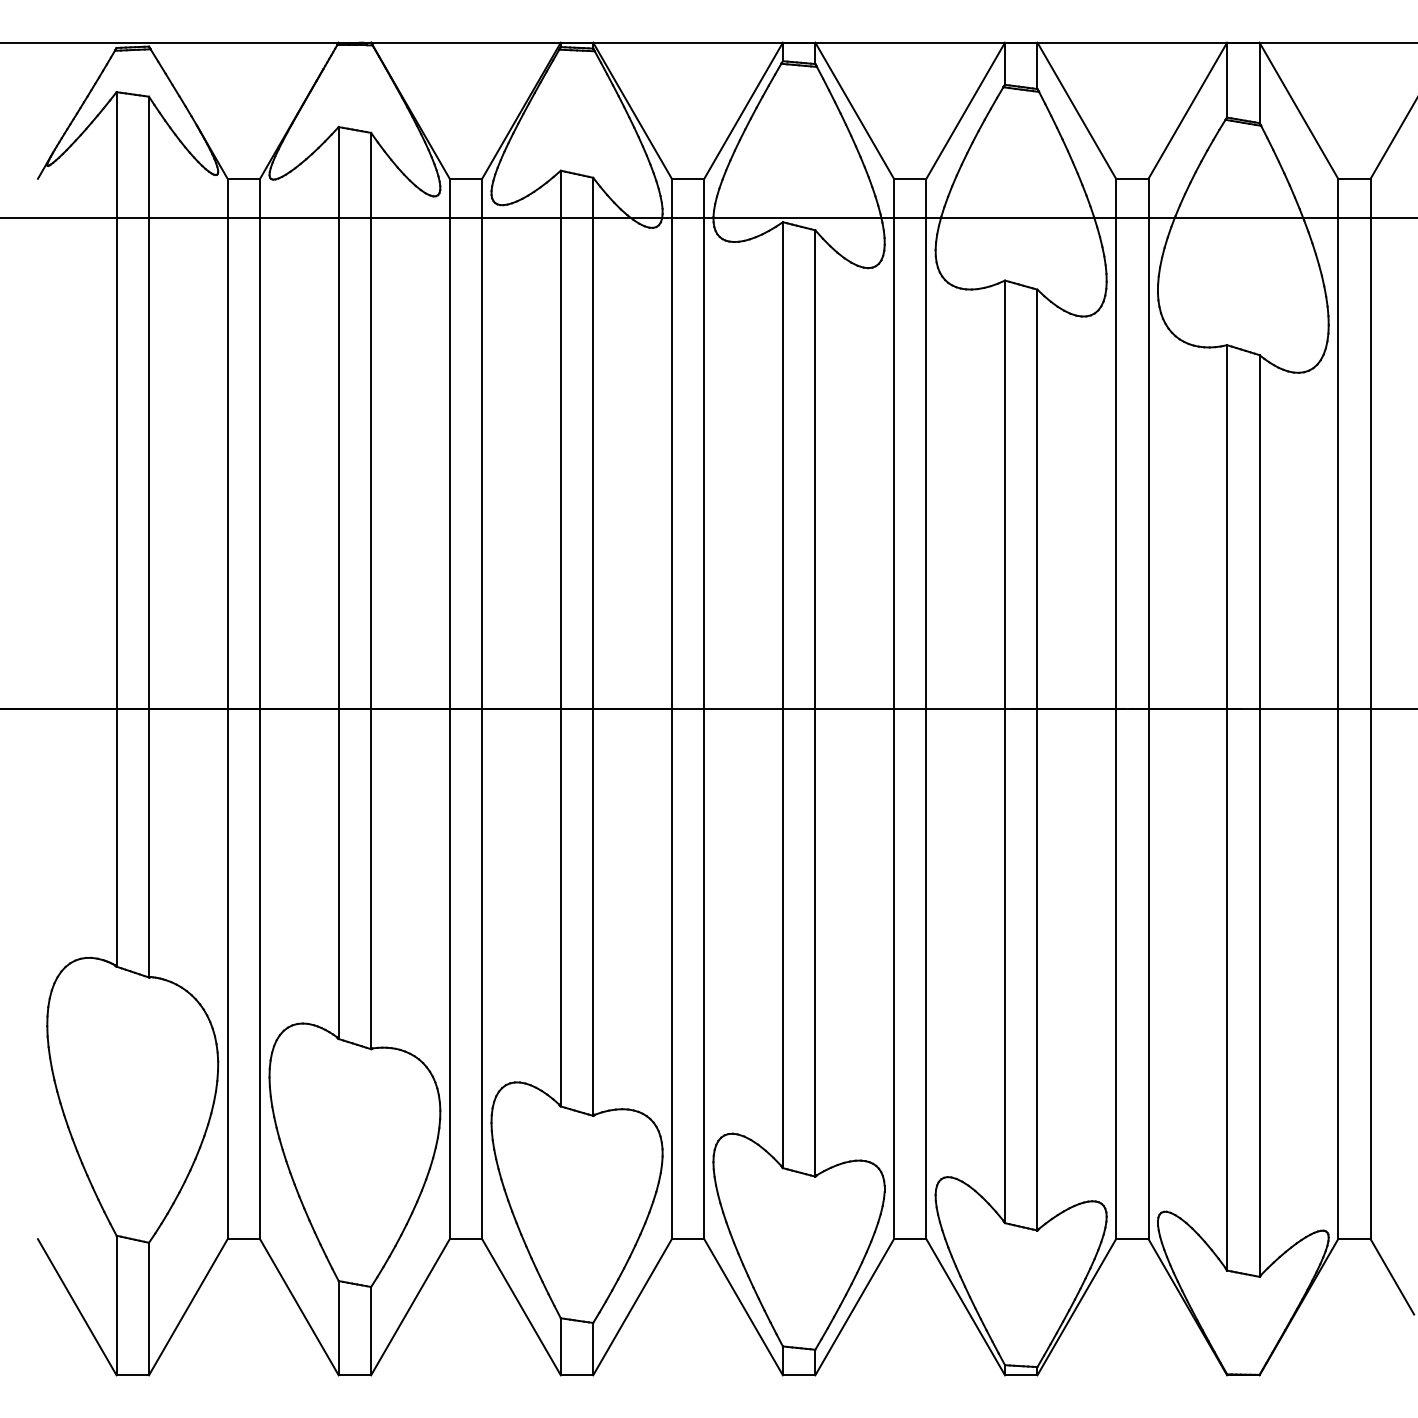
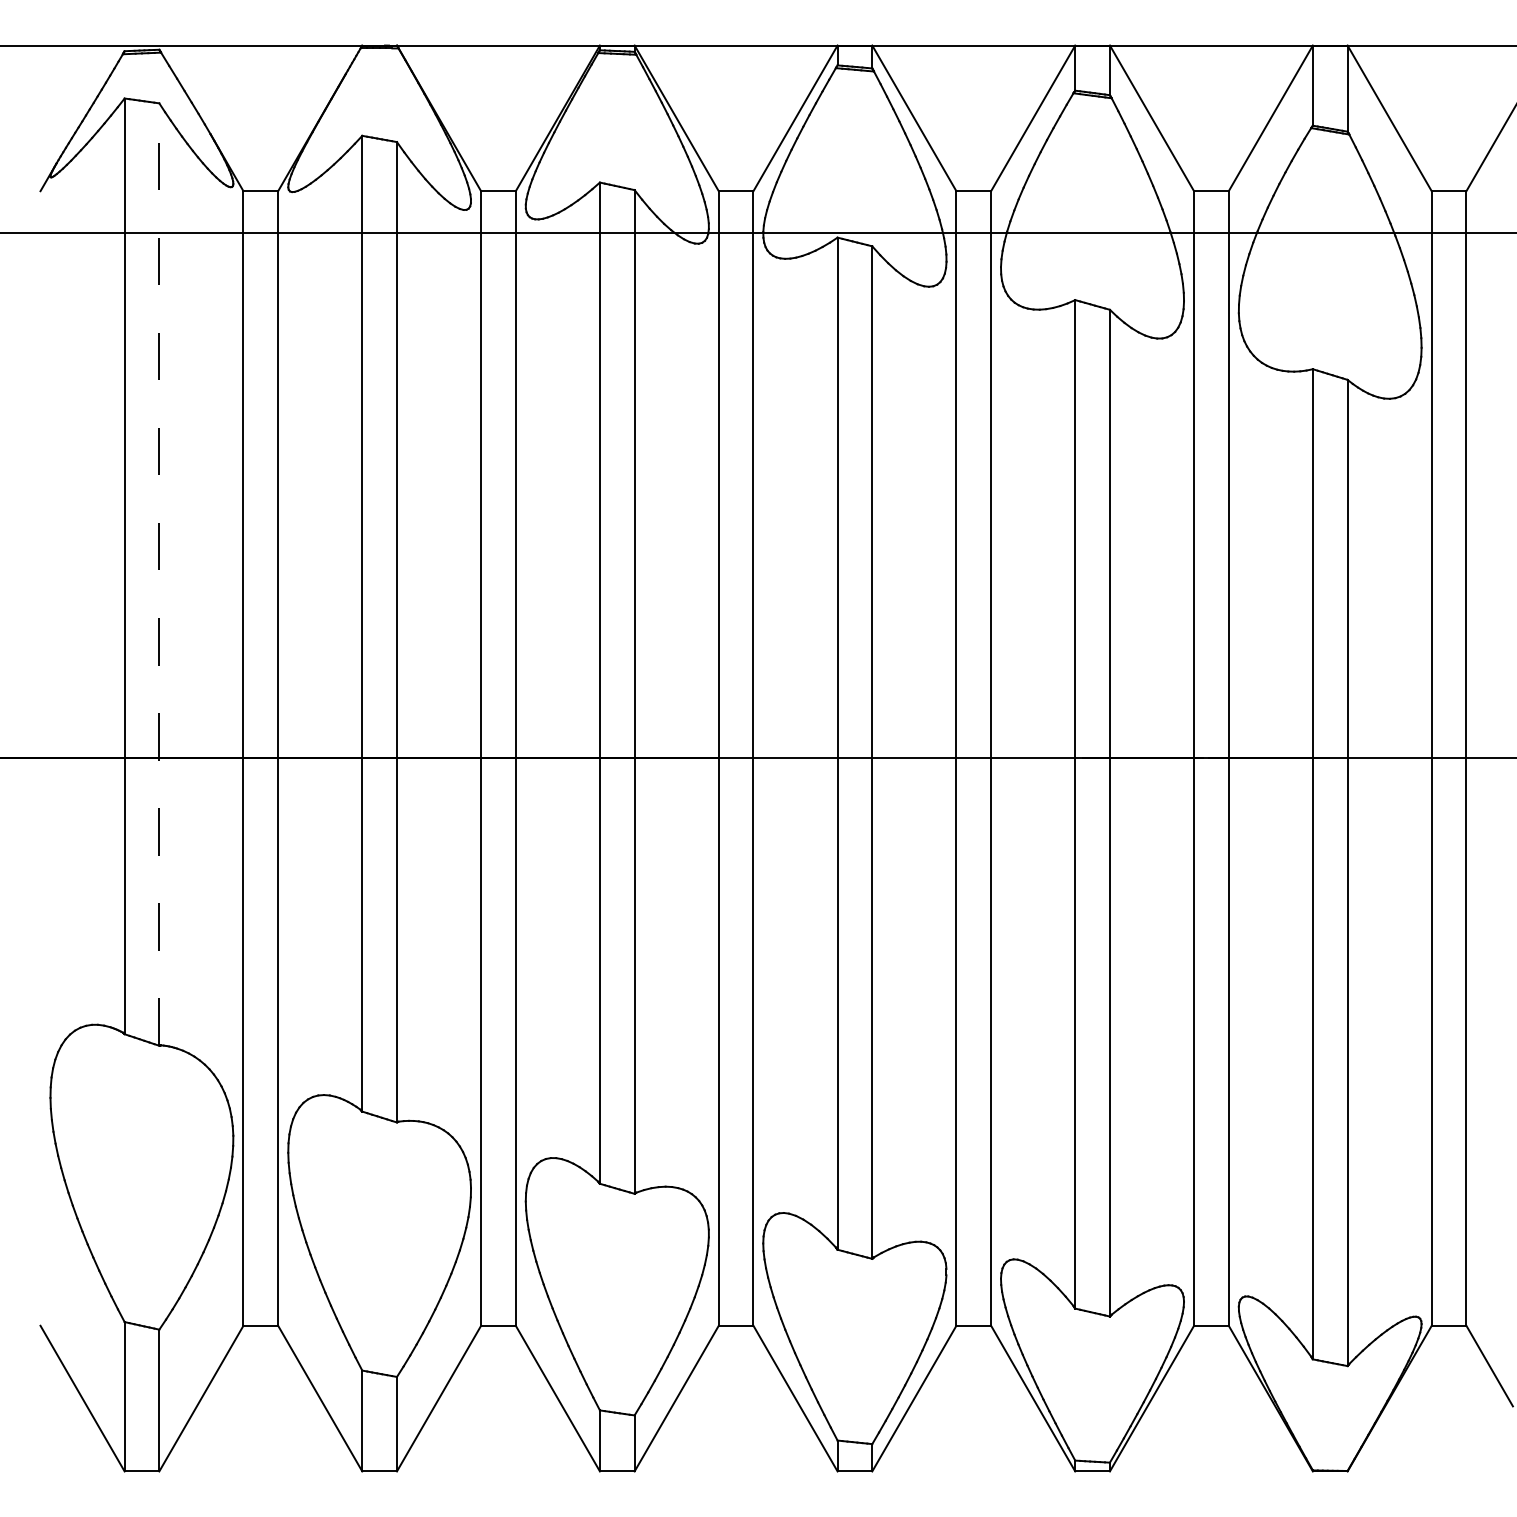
line: (149, 537) -> (159, 574), solid -> dashed

